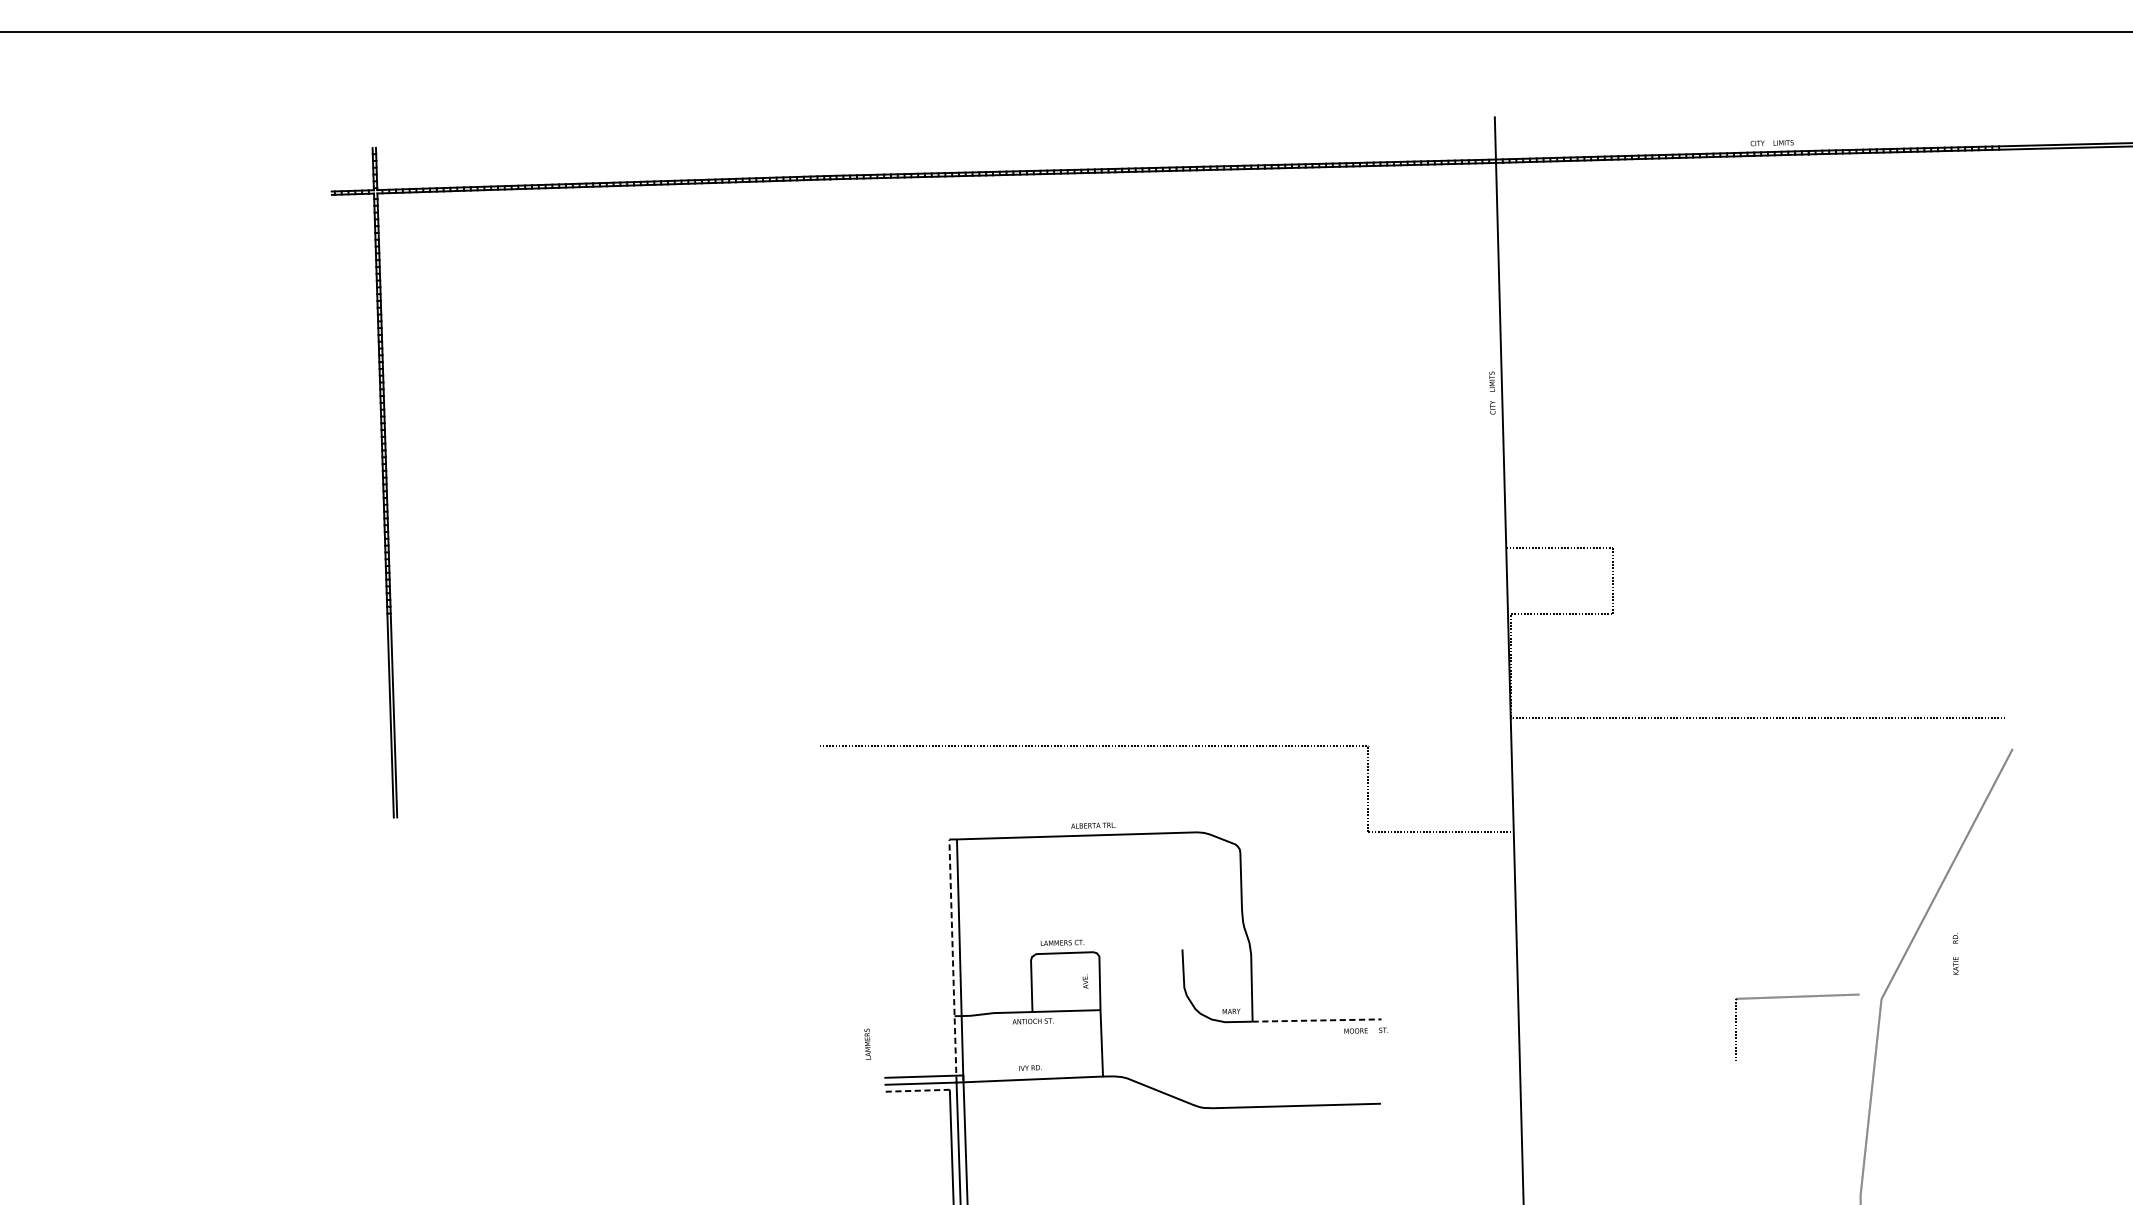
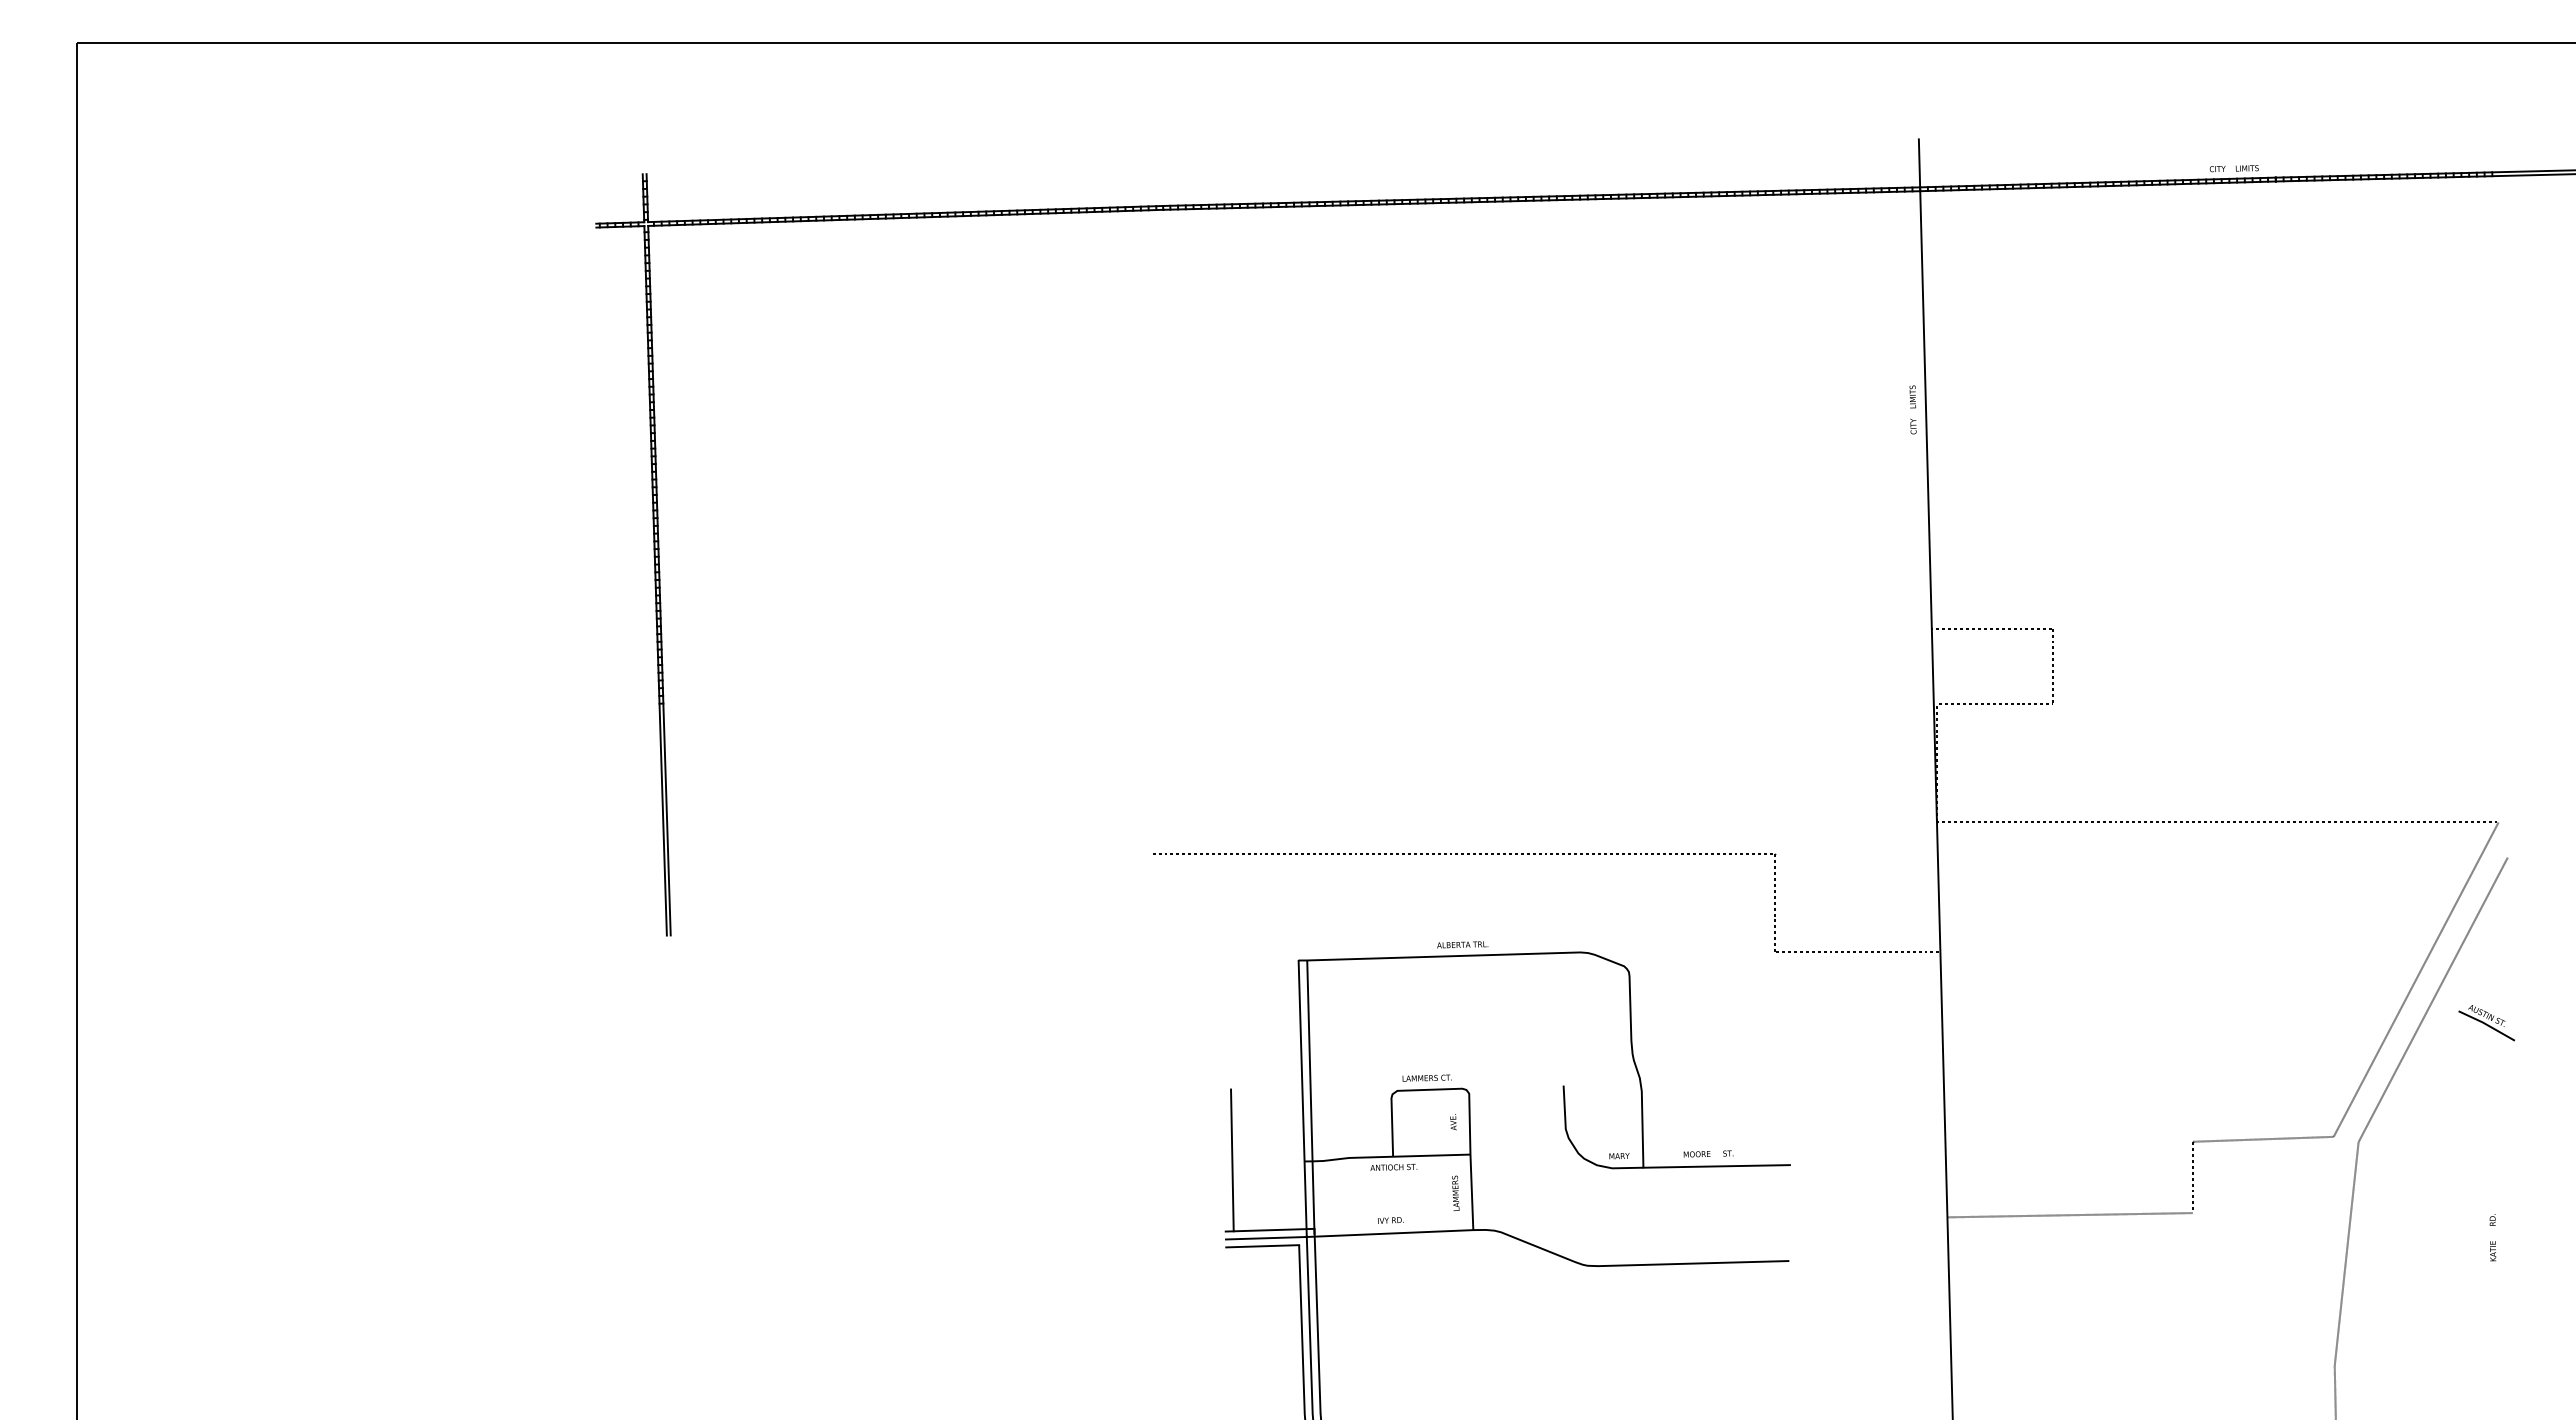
text: (1491, 392) -> (1912, 409), moved
line: (1931, 856) -> (2415, 979), added
part: (1994, 894) -> (2486, 1023), added
text: (1955, 953) -> (2492, 1237), moved
line: (952, 960) -> (1302, 1098), dashed -> solid
line: (891, 1015) -> (1232, 1160), added
line: (1317, 1020) -> (1717, 1166), dashed -> solid
text: (1366, 1030) -> (1708, 1153), moved
text: (867, 1043) -> (1455, 1192), moved
line: (1627, 1063) -> (2069, 1215), added
line: (918, 1090) -> (1263, 1246), dashed -> solid

